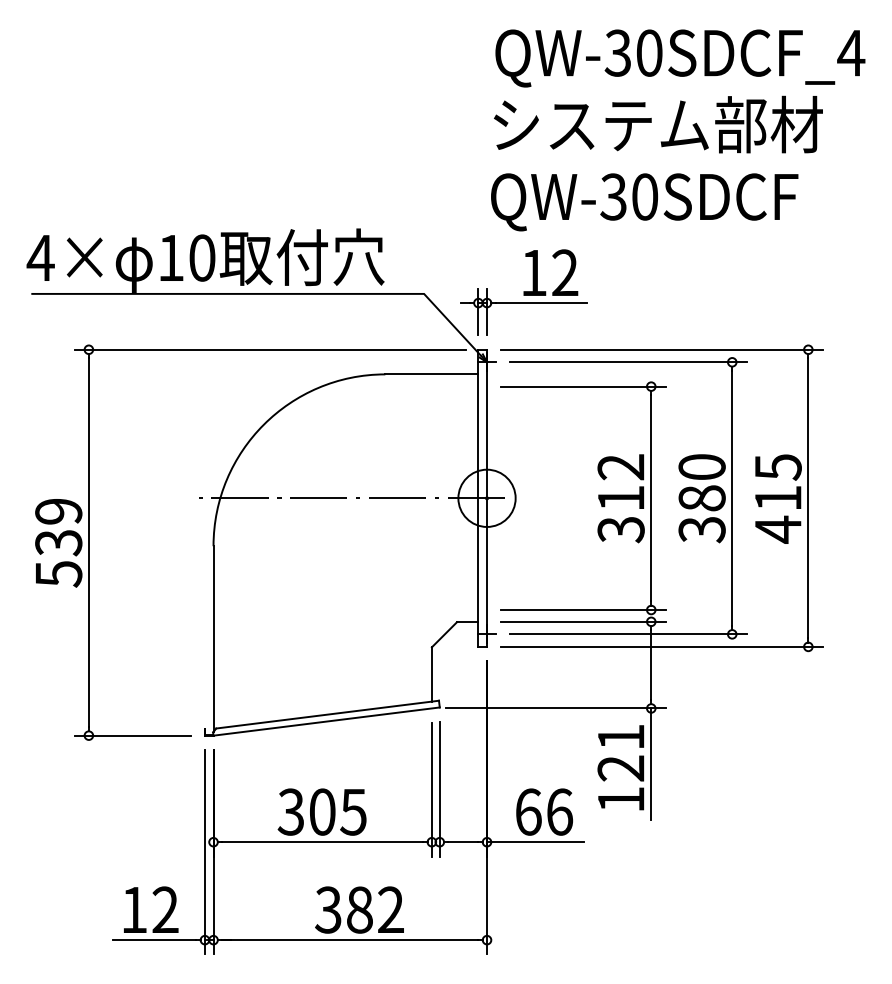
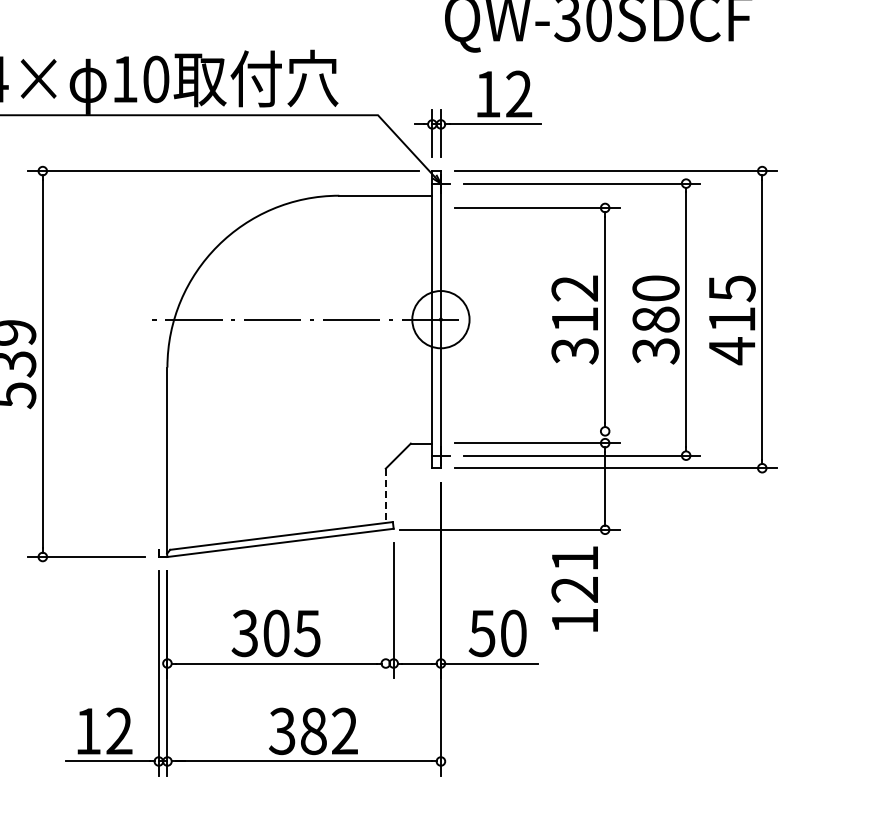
line: (583, 610) -> (537, 431), removed
line: (431, 674) -> (385, 495), solid -> dashed
line: (651, 763) -> (605, 584), removed
line: (431, 789) -> (385, 610), removed
text: (543, 811) -> (497, 632), 66 -> 50

